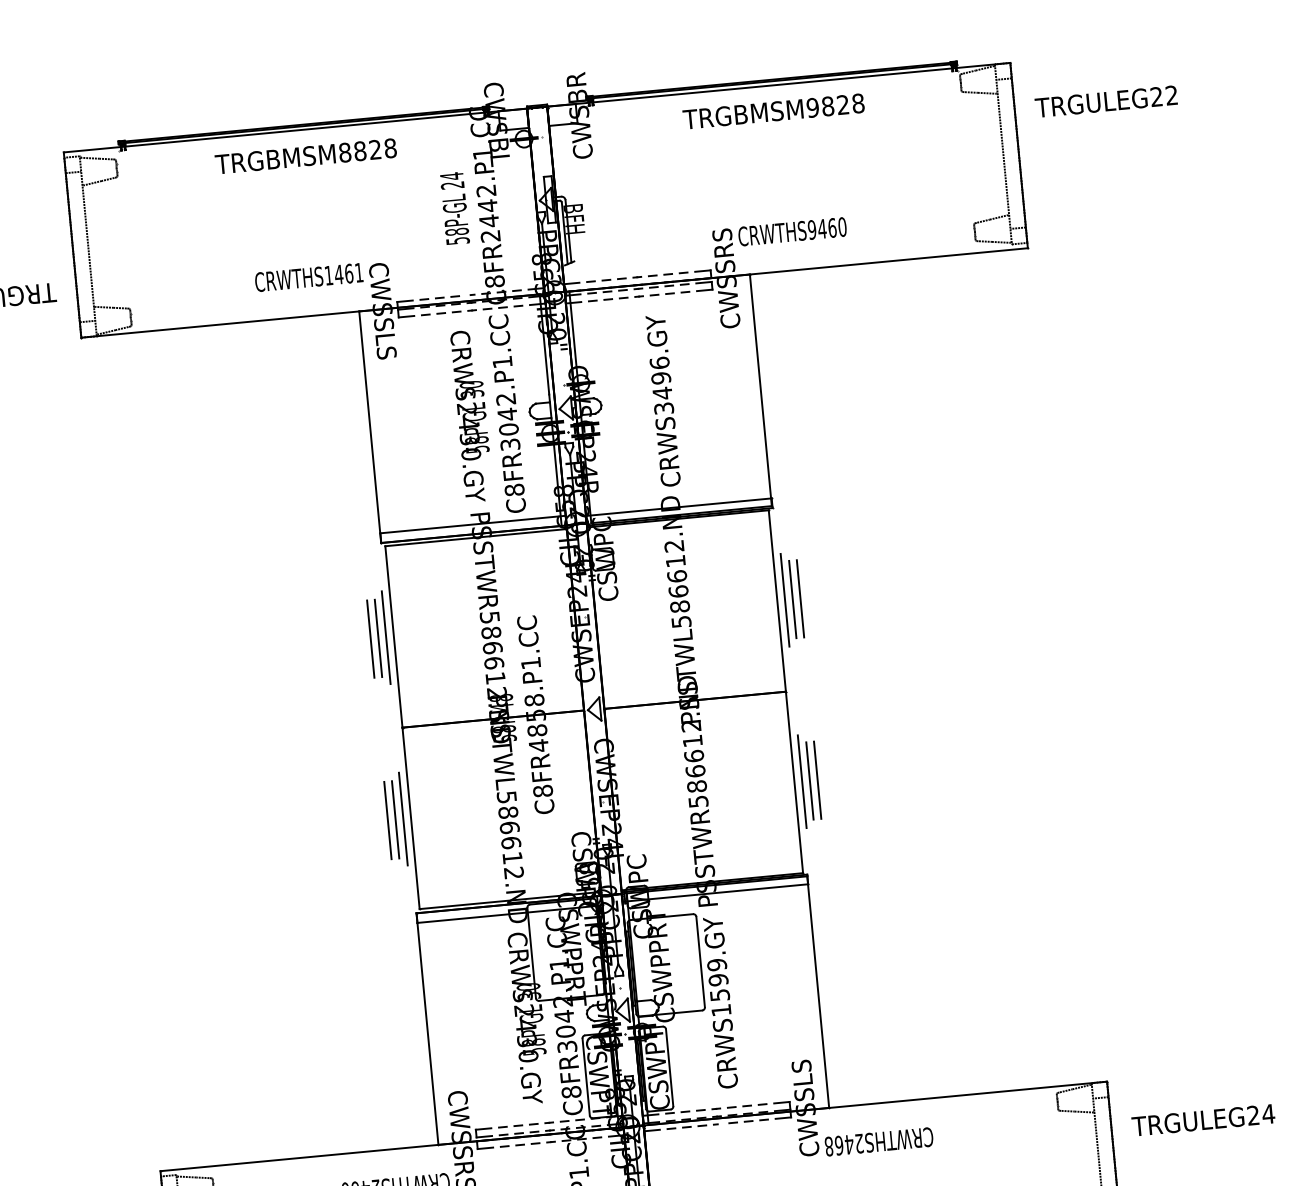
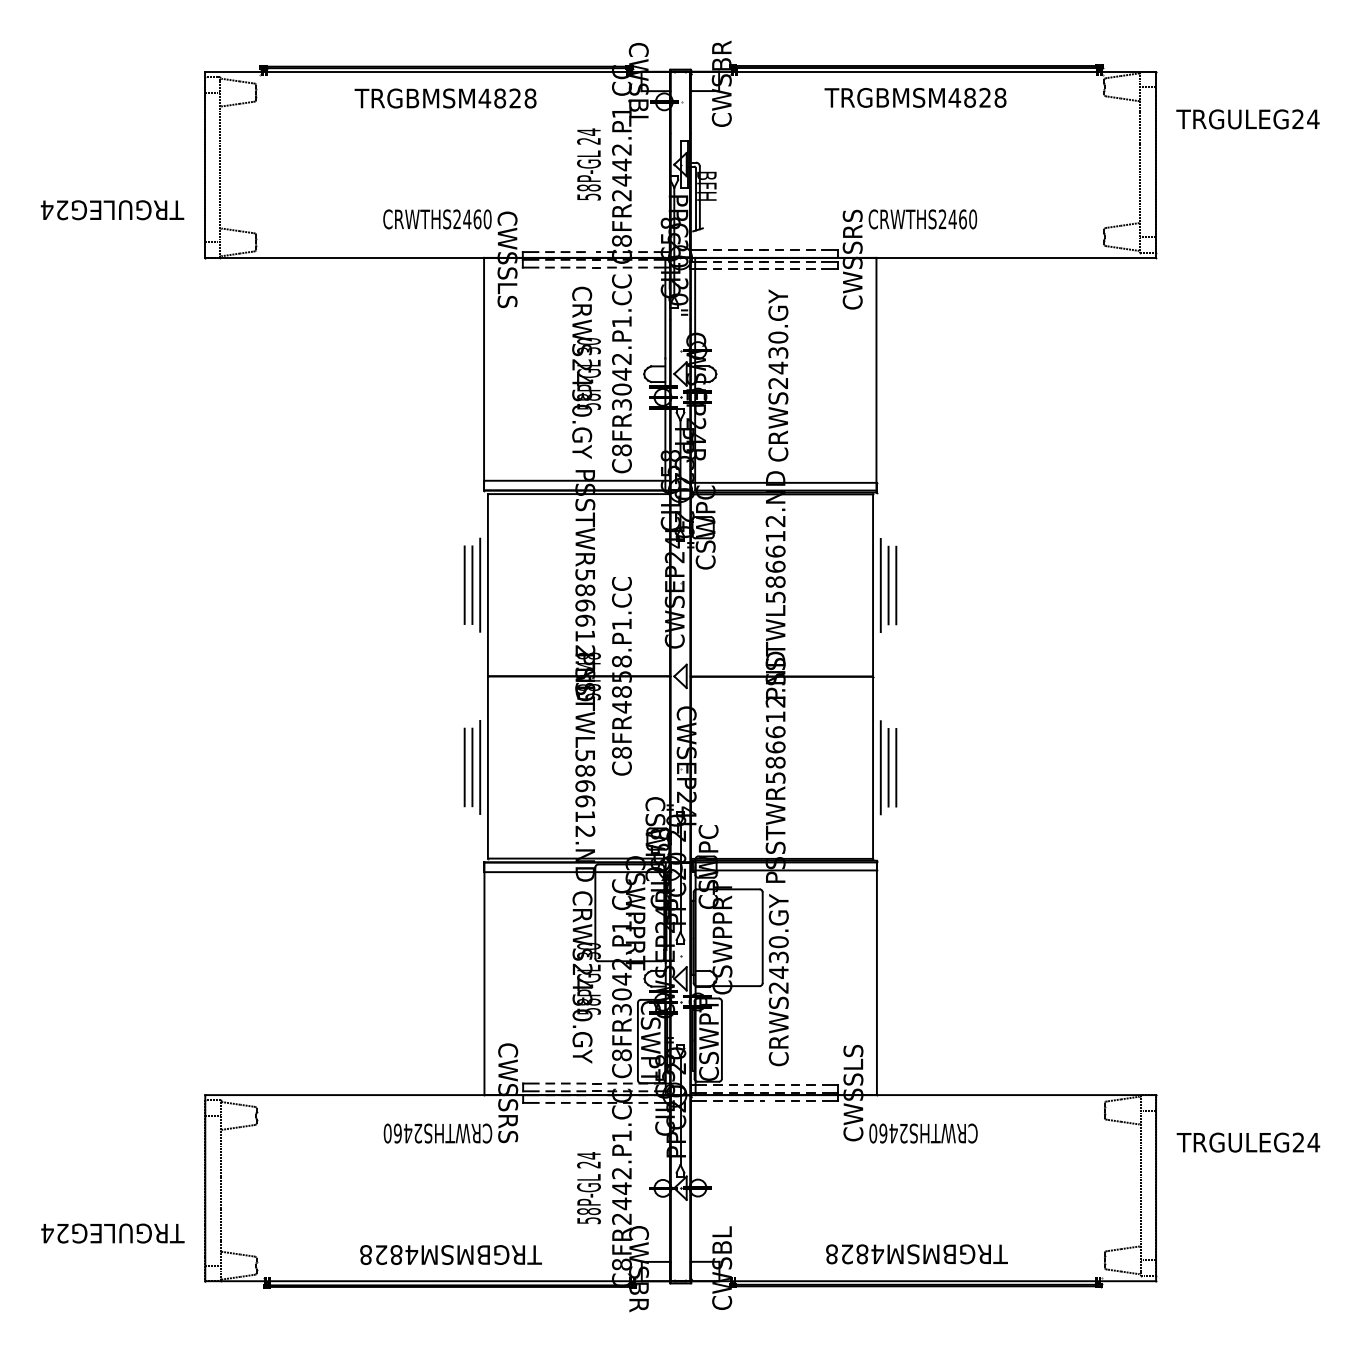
text: (1171, 94) -> (1313, 118), TRGULEG22 -> TRGULEG24
text: (812, 107) -> (954, 97), TRGBMSM9828 -> TRGBMSM4828
text: (344, 152) -> (484, 98), TRGBMSM8828 -> TRGBMSM4828
text: (812, 230) -> (942, 219), CRWTHS9460 -> CRWTHS2460
text: (344, 274) -> (472, 219), CRWTHS1461 -> CRWTHS2460
text: (661, 384) -> (778, 359), CRWS3496.GY -> CRWS2430.GY
text: (718, 987) -> (778, 964), CRWS1599.GY -> CRWS2430.GY
text: (829, 1146) -> (873, 1133), CRWTHS2468 -> CRWTHS2460

